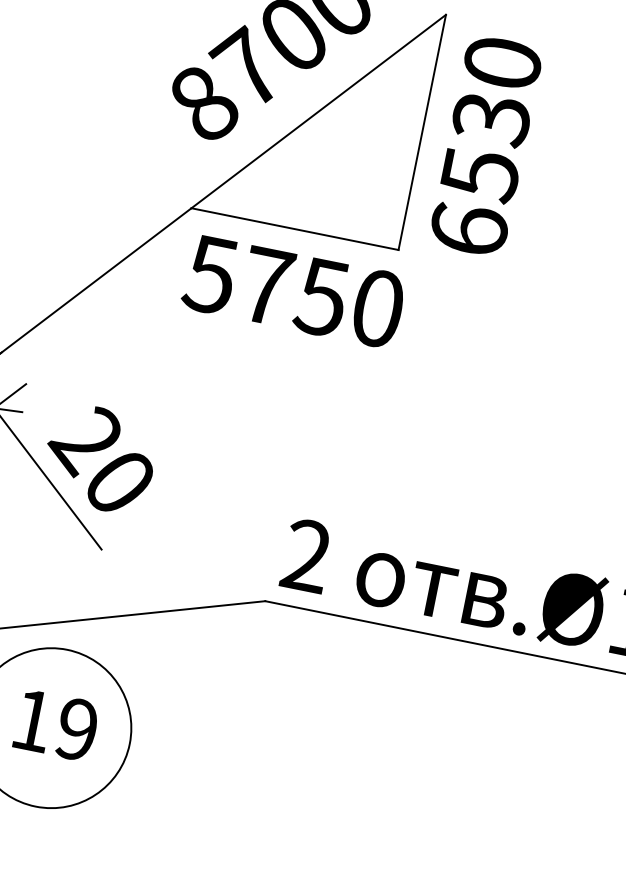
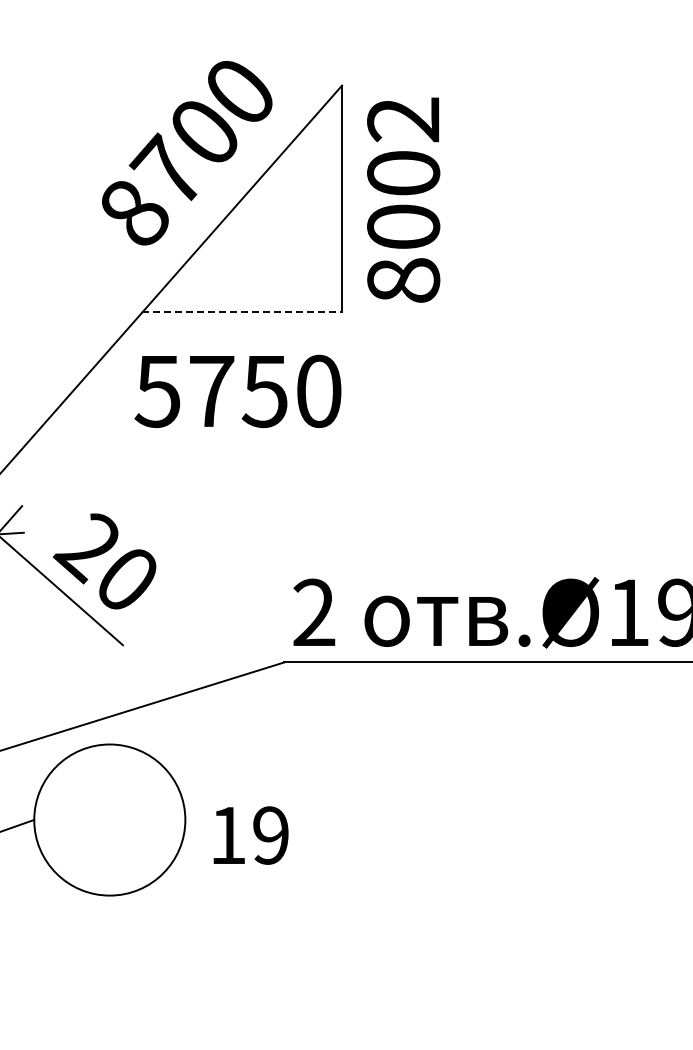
text: (485, 145) -> (403, 199), 6530 -> 8002
line: (295, 229) -> (242, 312), solid -> dashed
text: (293, 290) -> (237, 390), moved
text: (55, 725) -> (250, 835), moved

